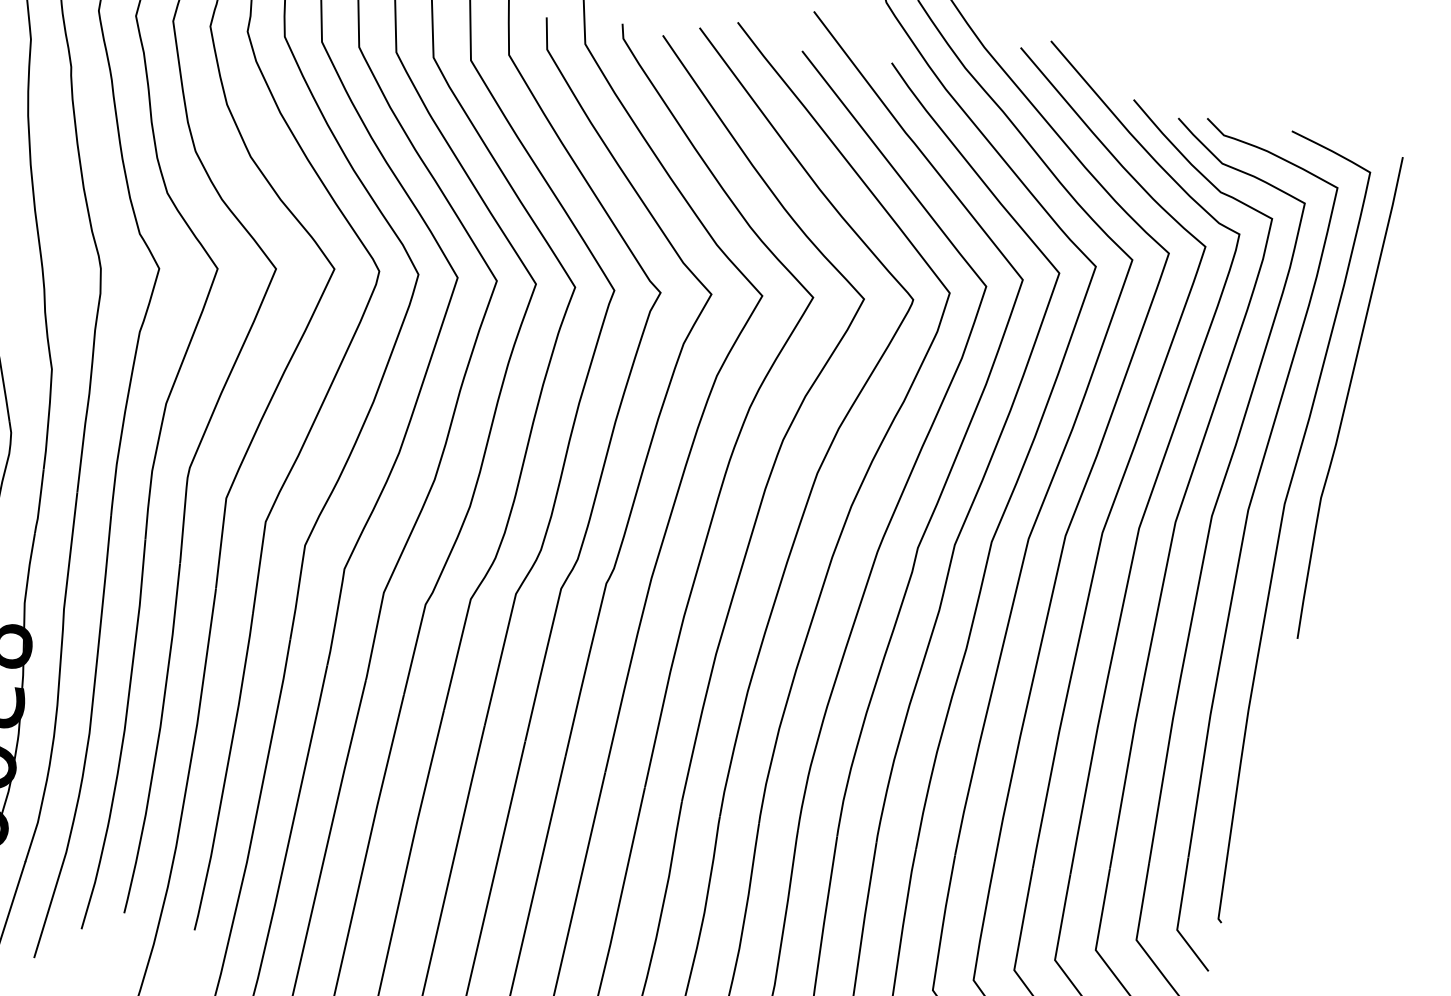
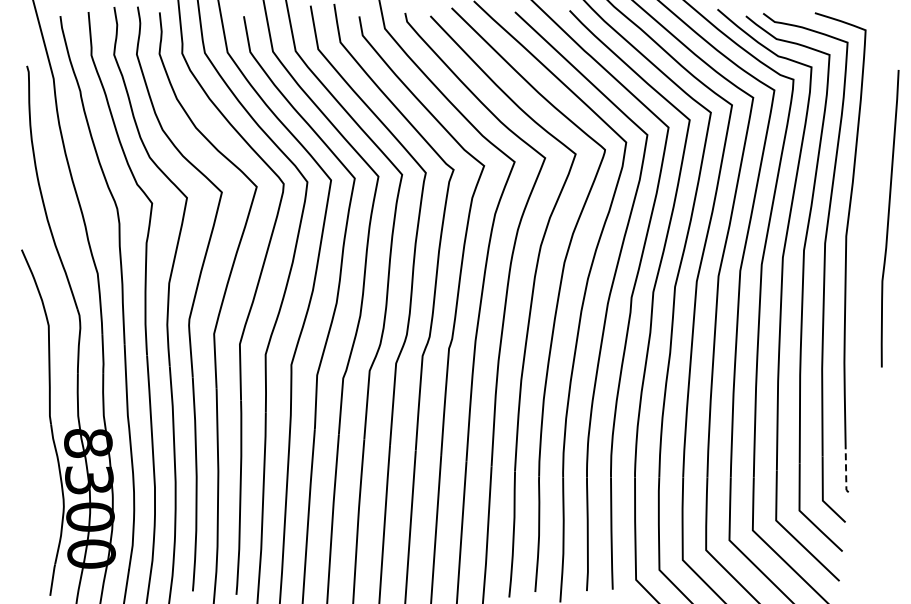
curve: (1349, 397) -> (889, 218), moved
line: (1223, 890) -> (846, 472), solid -> dashed

